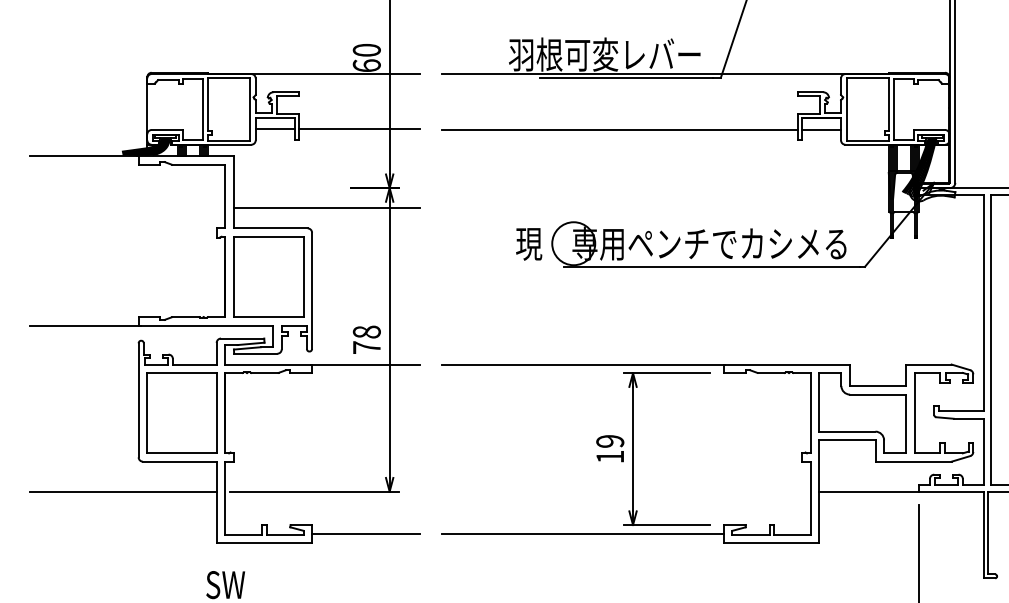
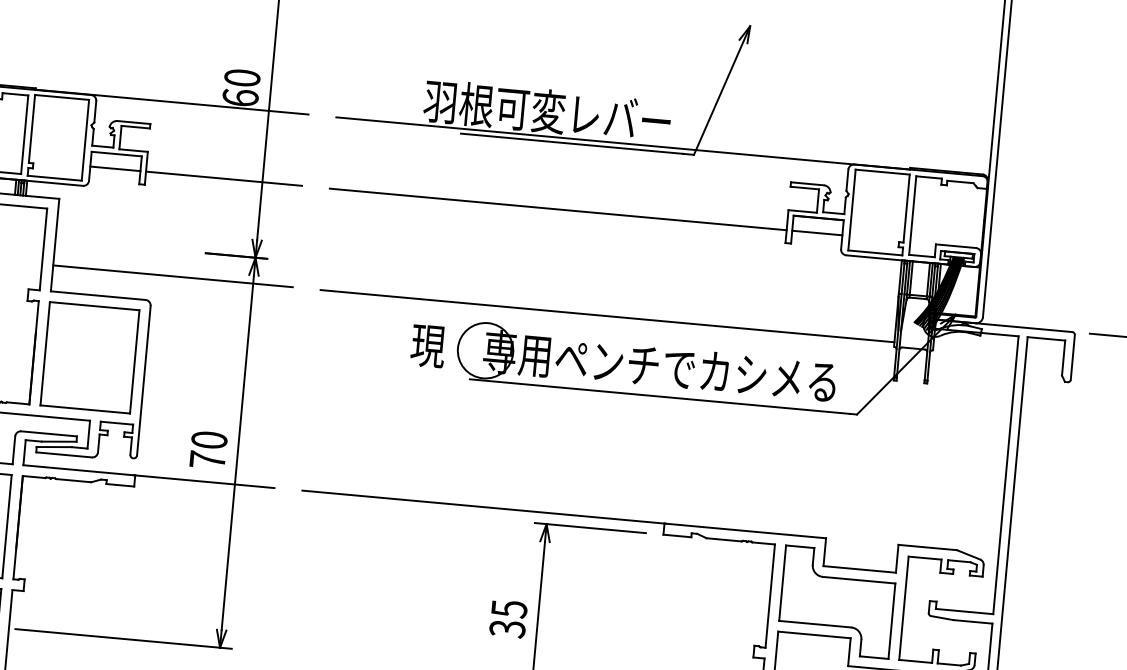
line: (665, 208) -> (607, 316), added
text: (366, 331) -> (209, 439), 78 -> 70
text: (610, 449) -> (508, 619), 19 -> 35

